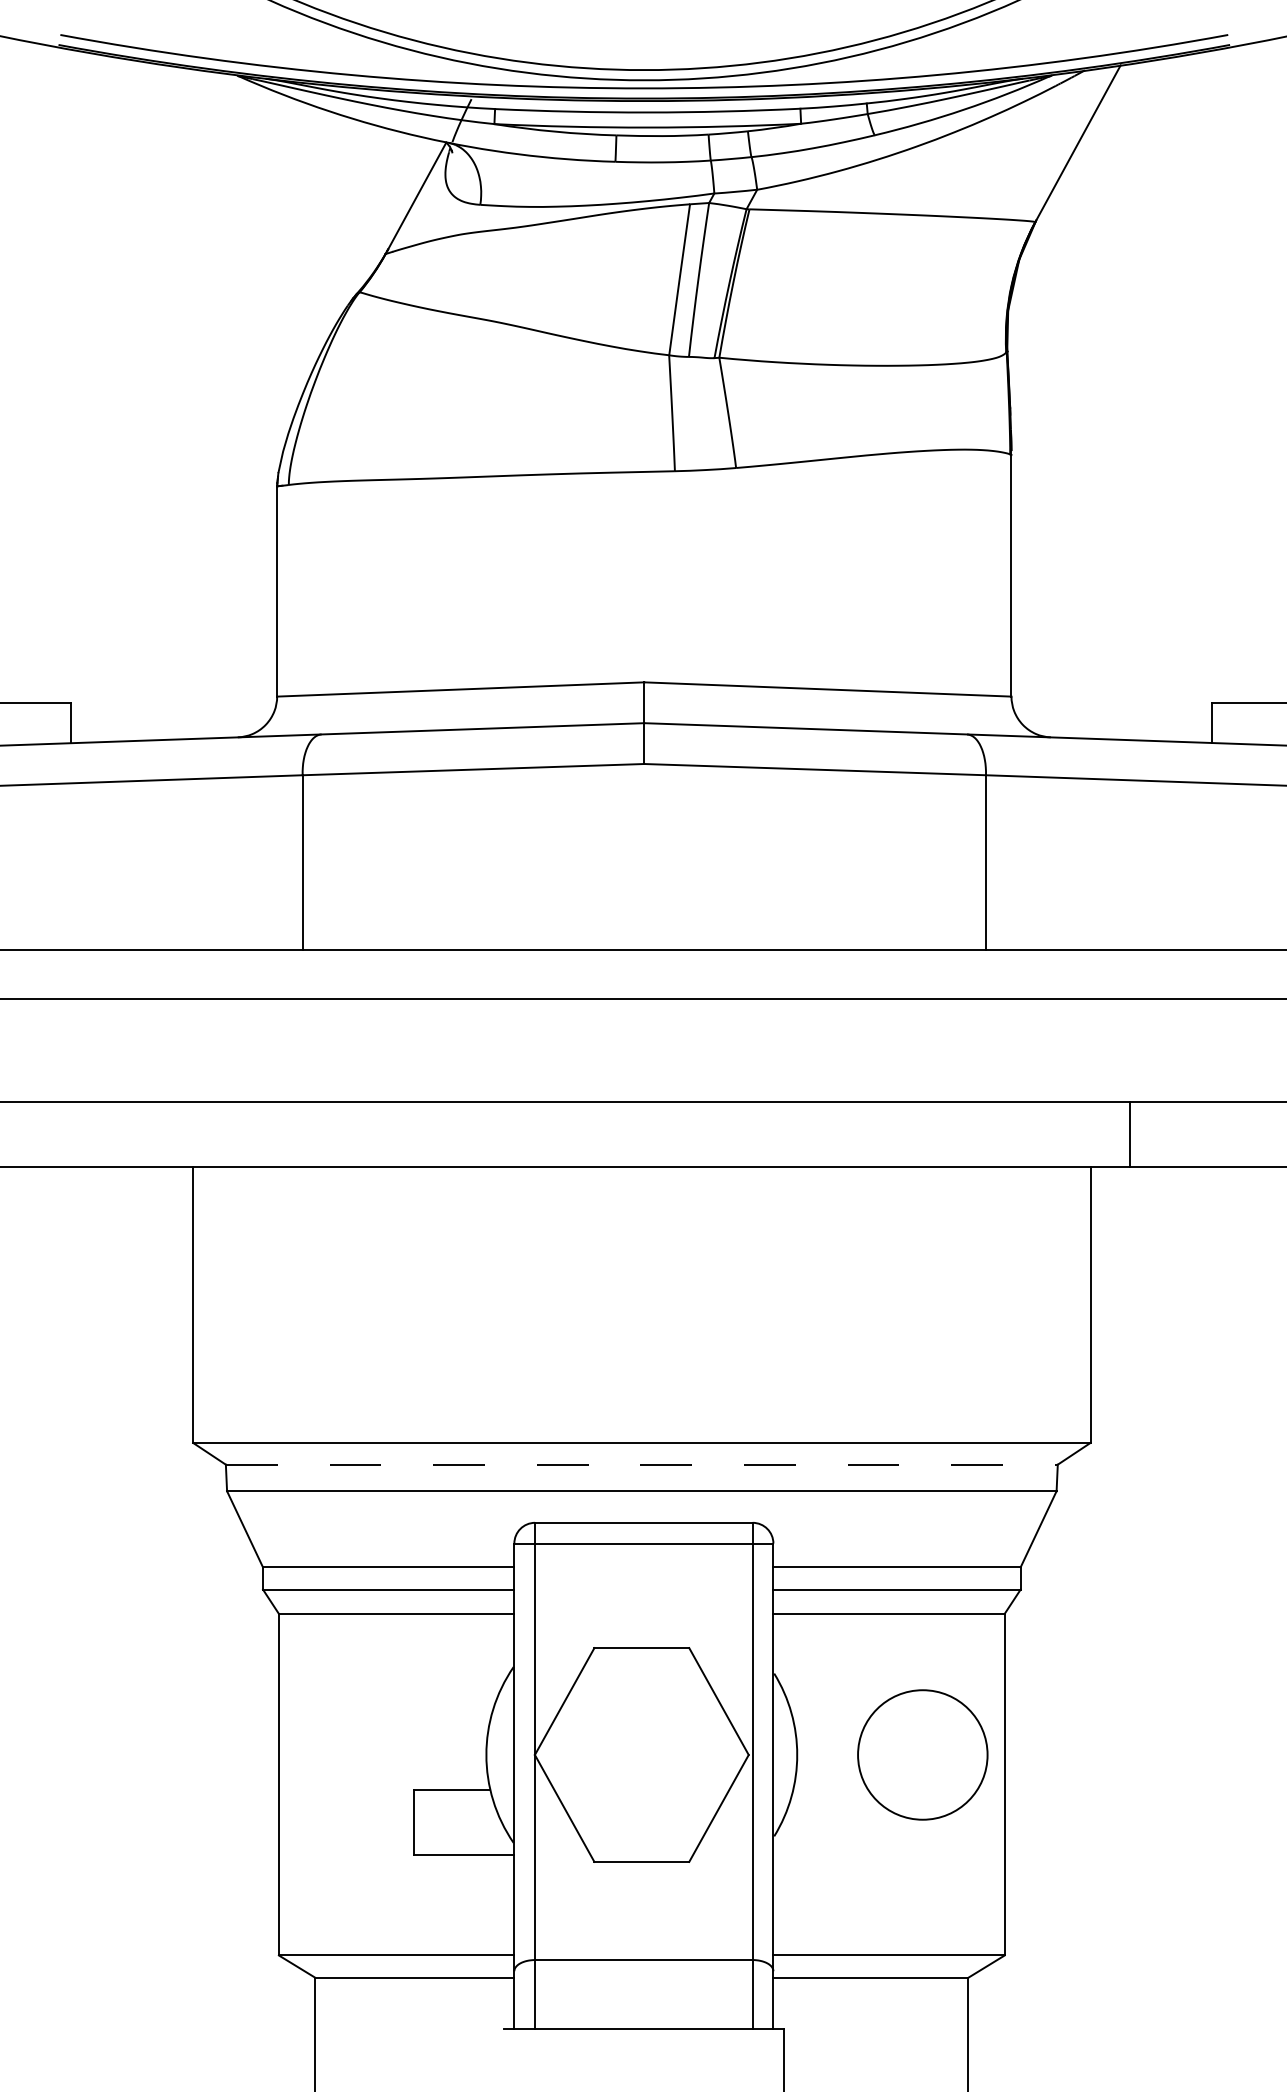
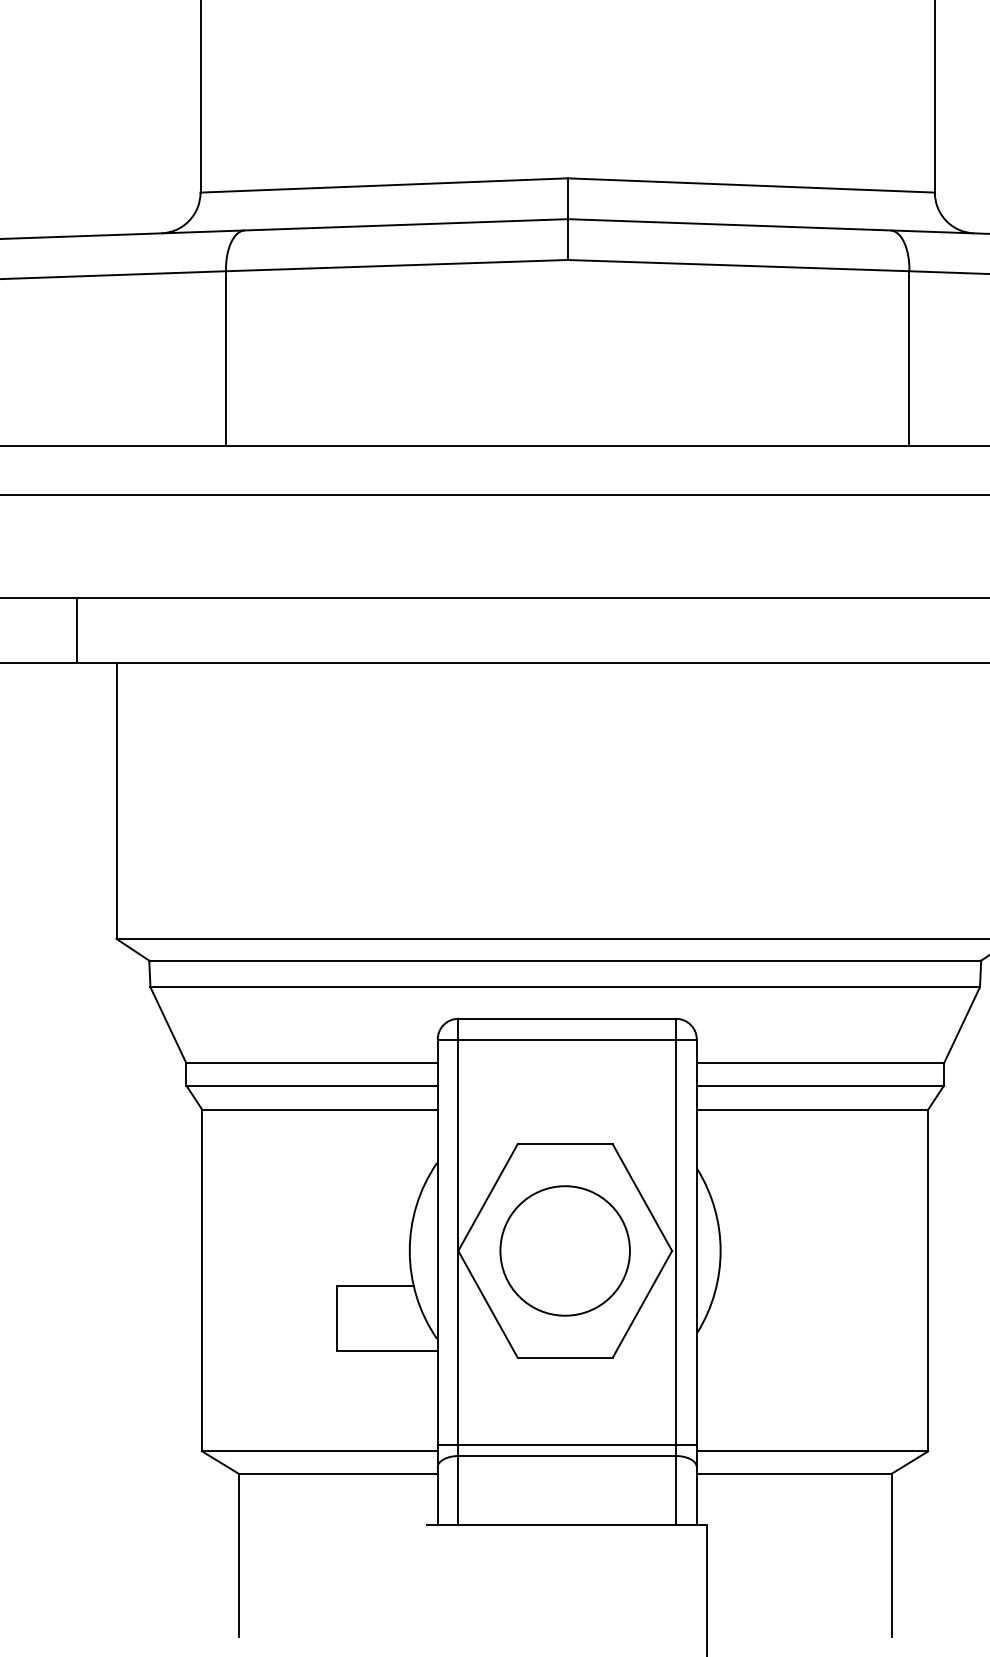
line: (154, 1134) -> (77, 630), added
line: (641, 1464) -> (564, 960), dashed -> solid
circle: (922, 1754) -> (564, 1250), moved
line: (643, 1948) -> (566, 1444), added

